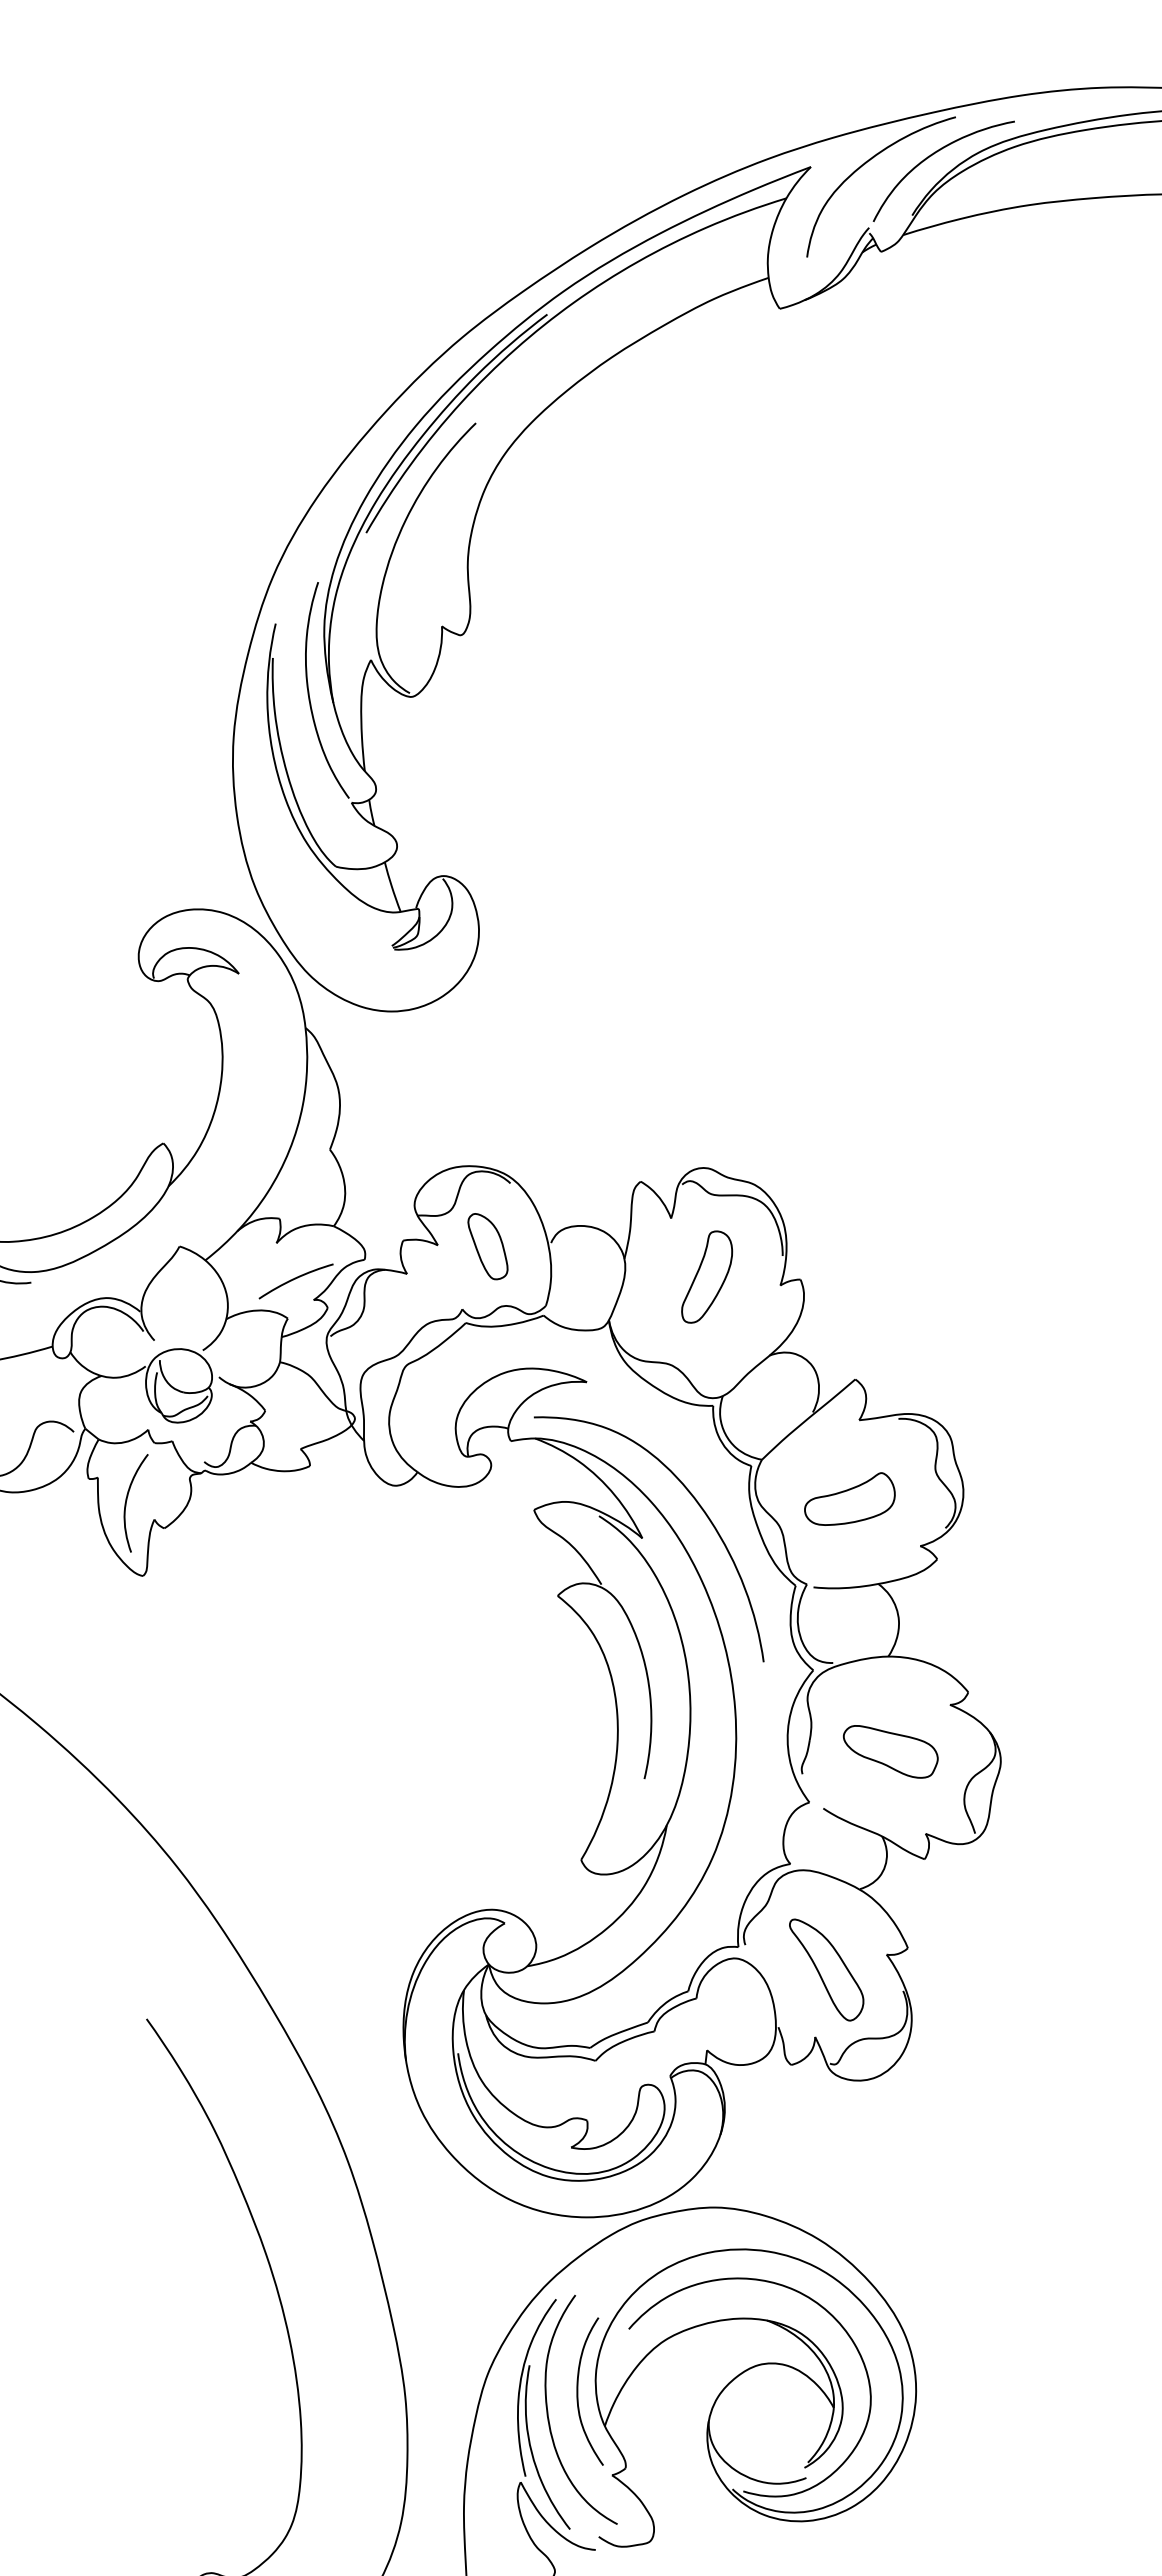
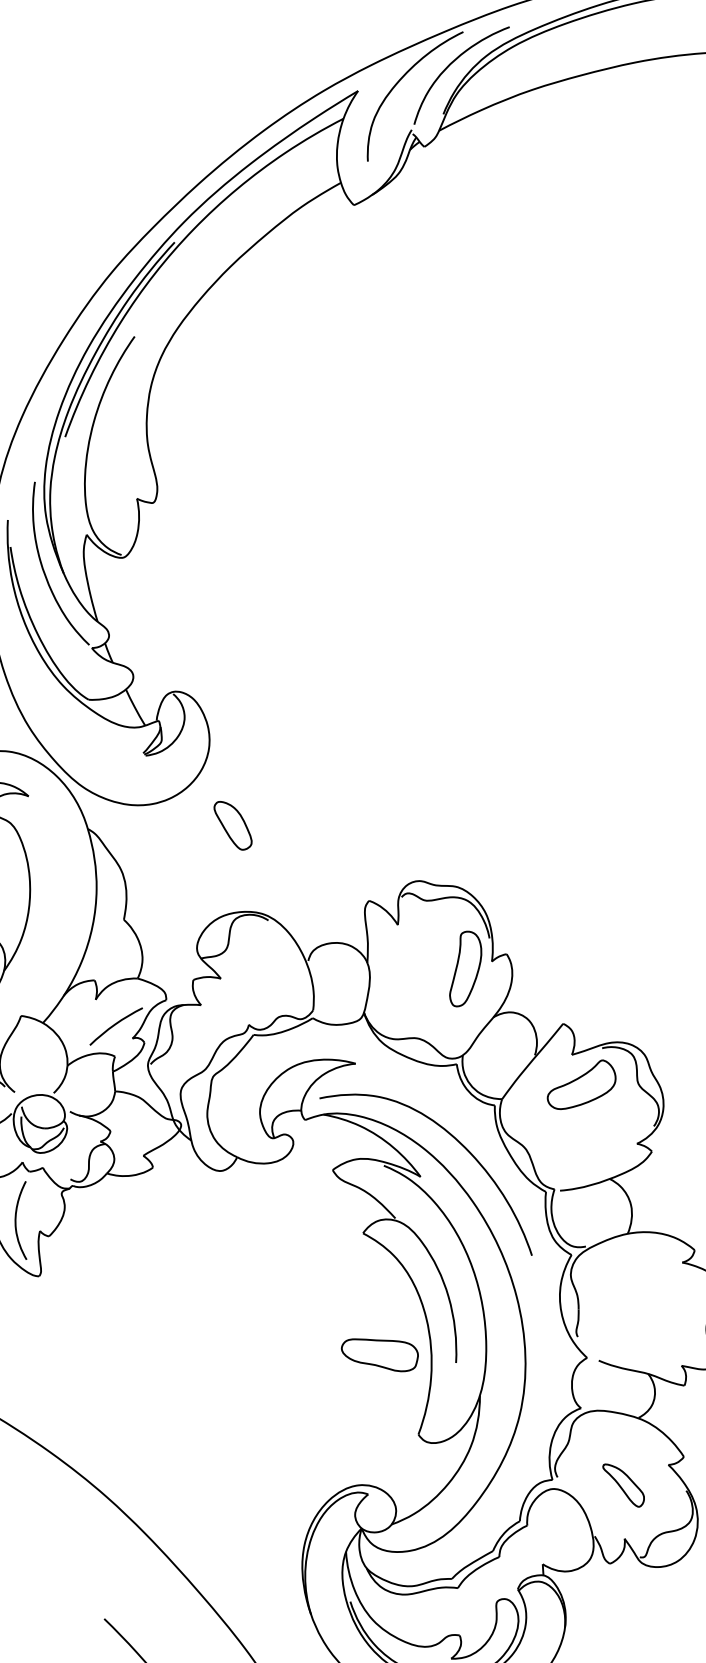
part: (487, 1246) -> (232, 825), moved
part: (707, 1276) -> (465, 968), moved
part: (849, 1498) -> (580, 1084), moved
part: (890, 1751) -> (380, 1354), moved
part: (826, 1969) -> (623, 1484), size x0.6

